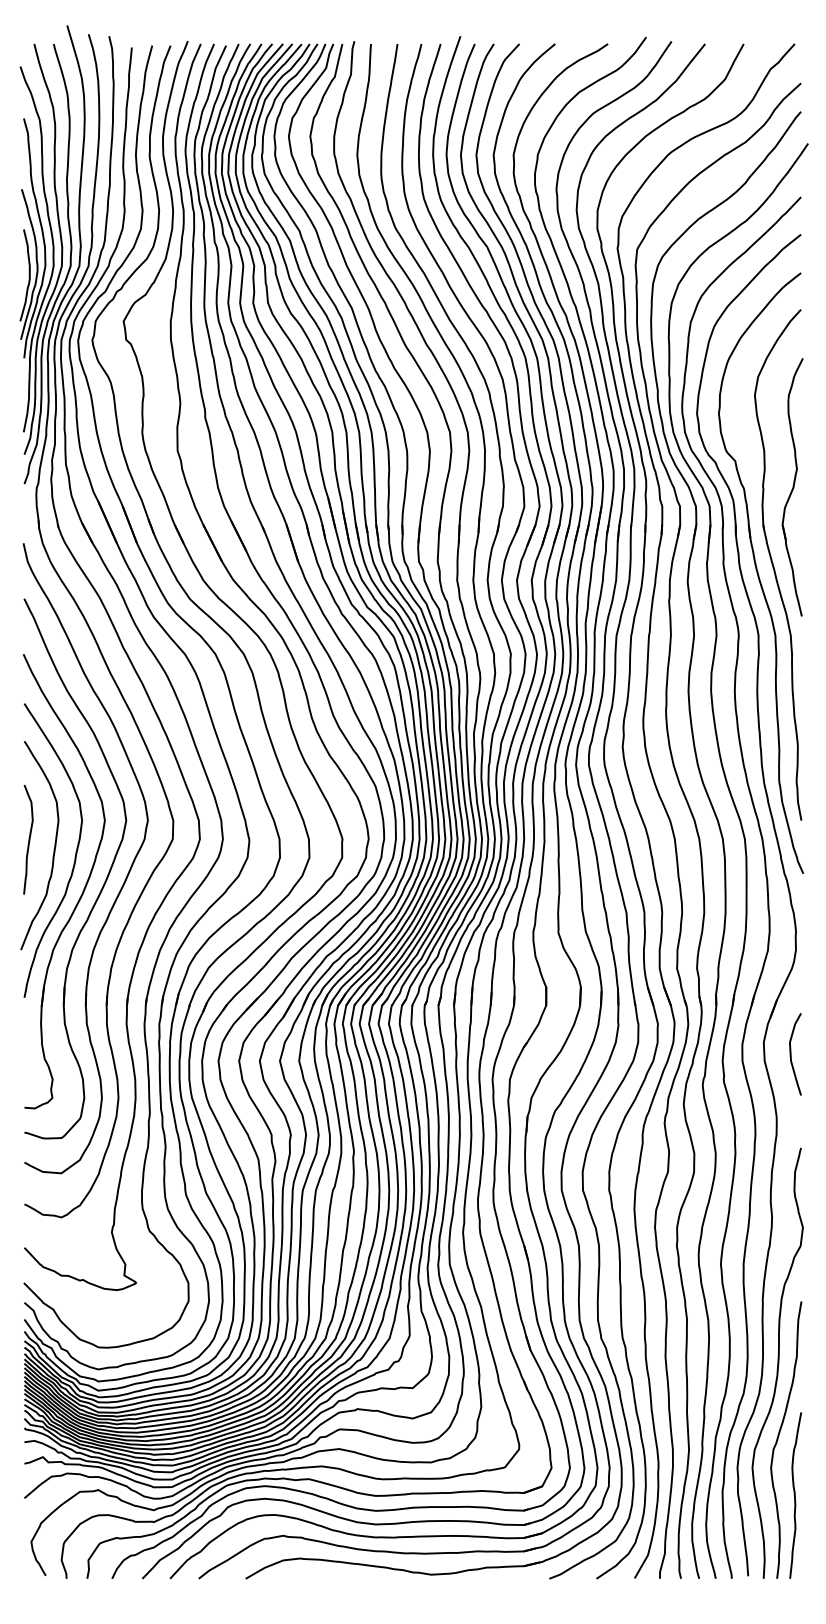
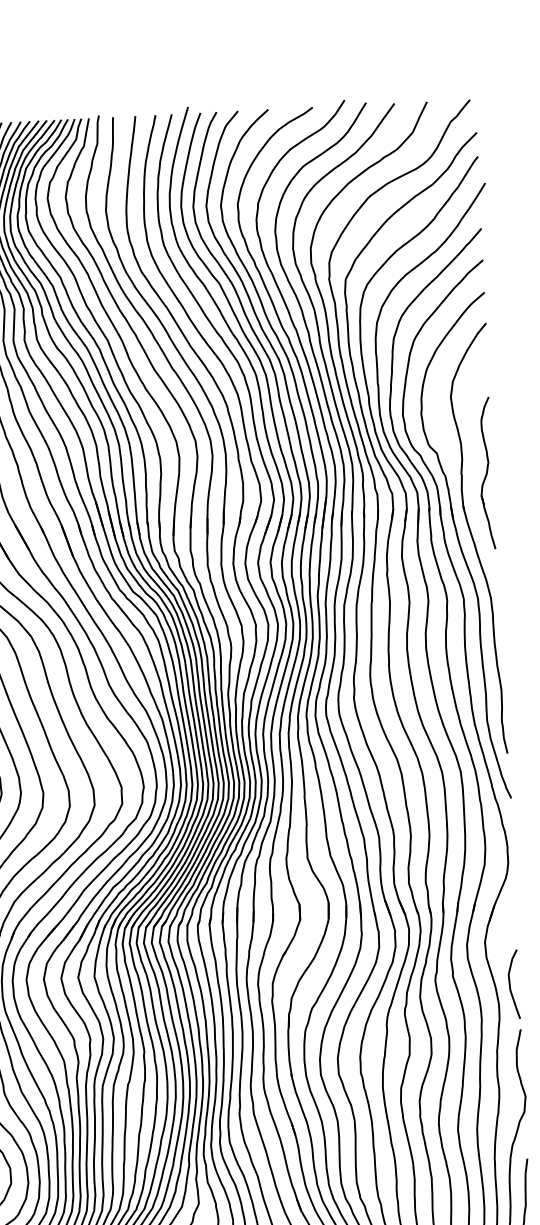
part: (792, 487) -> (486, 473), size x0.7
curve: (791, 1054) -> (510, 984), moved

